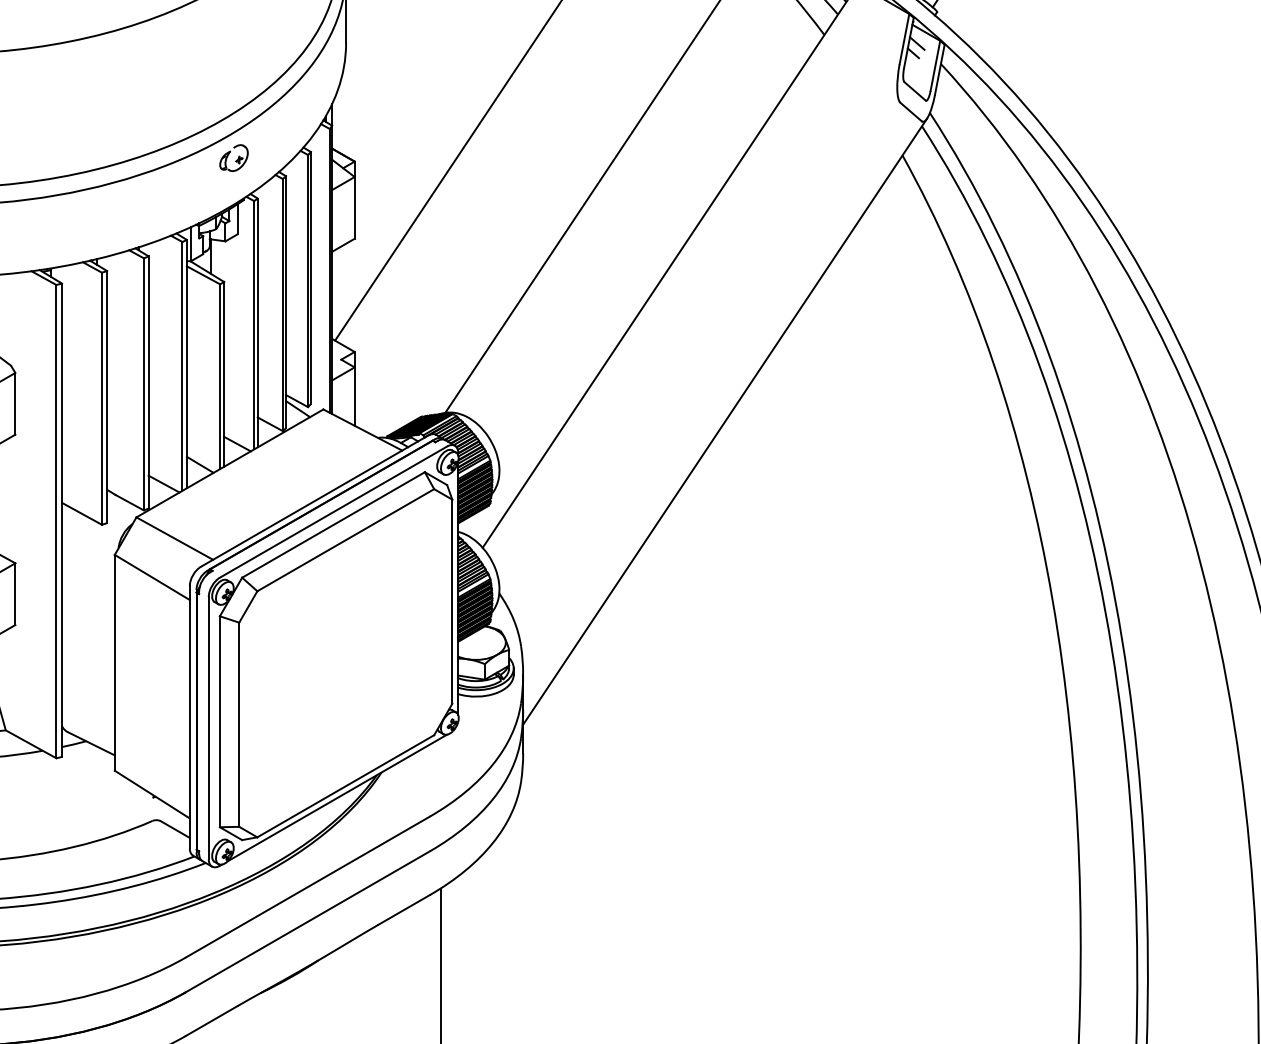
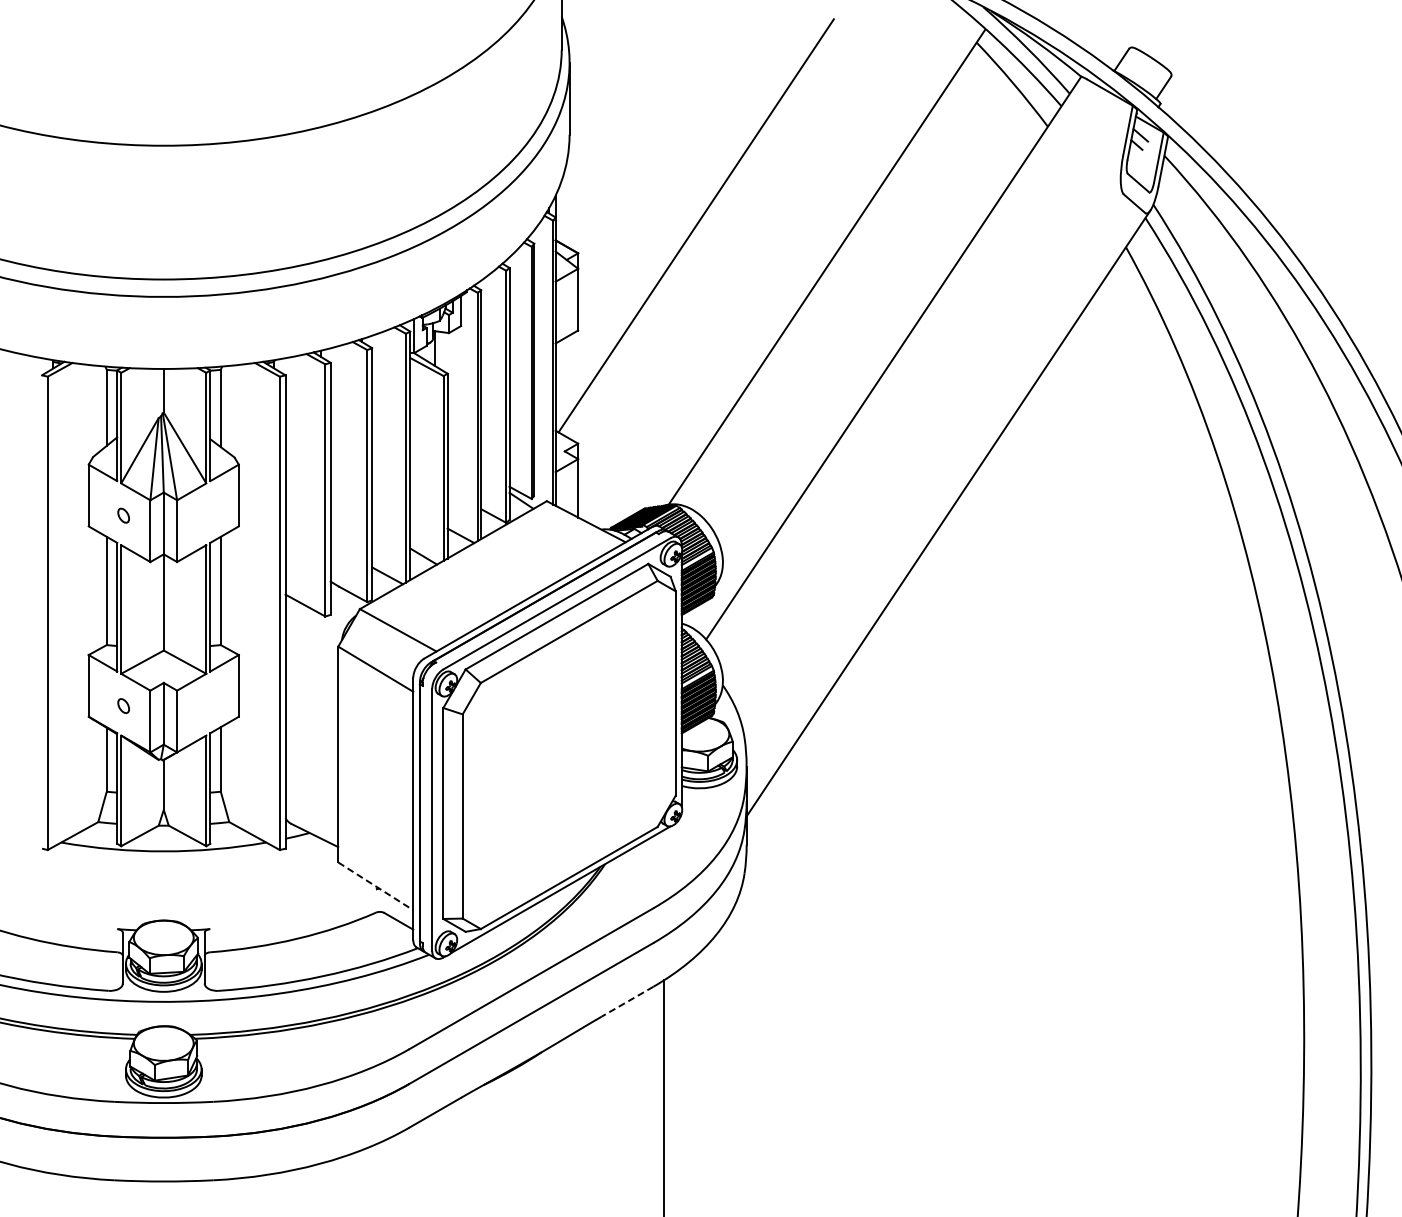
part: (234, 157) -> (457, 249), removed
line: (153, 794) -> (376, 886), solid -> dashed
line: (404, 909) -> (627, 1001), solid -> dashed

